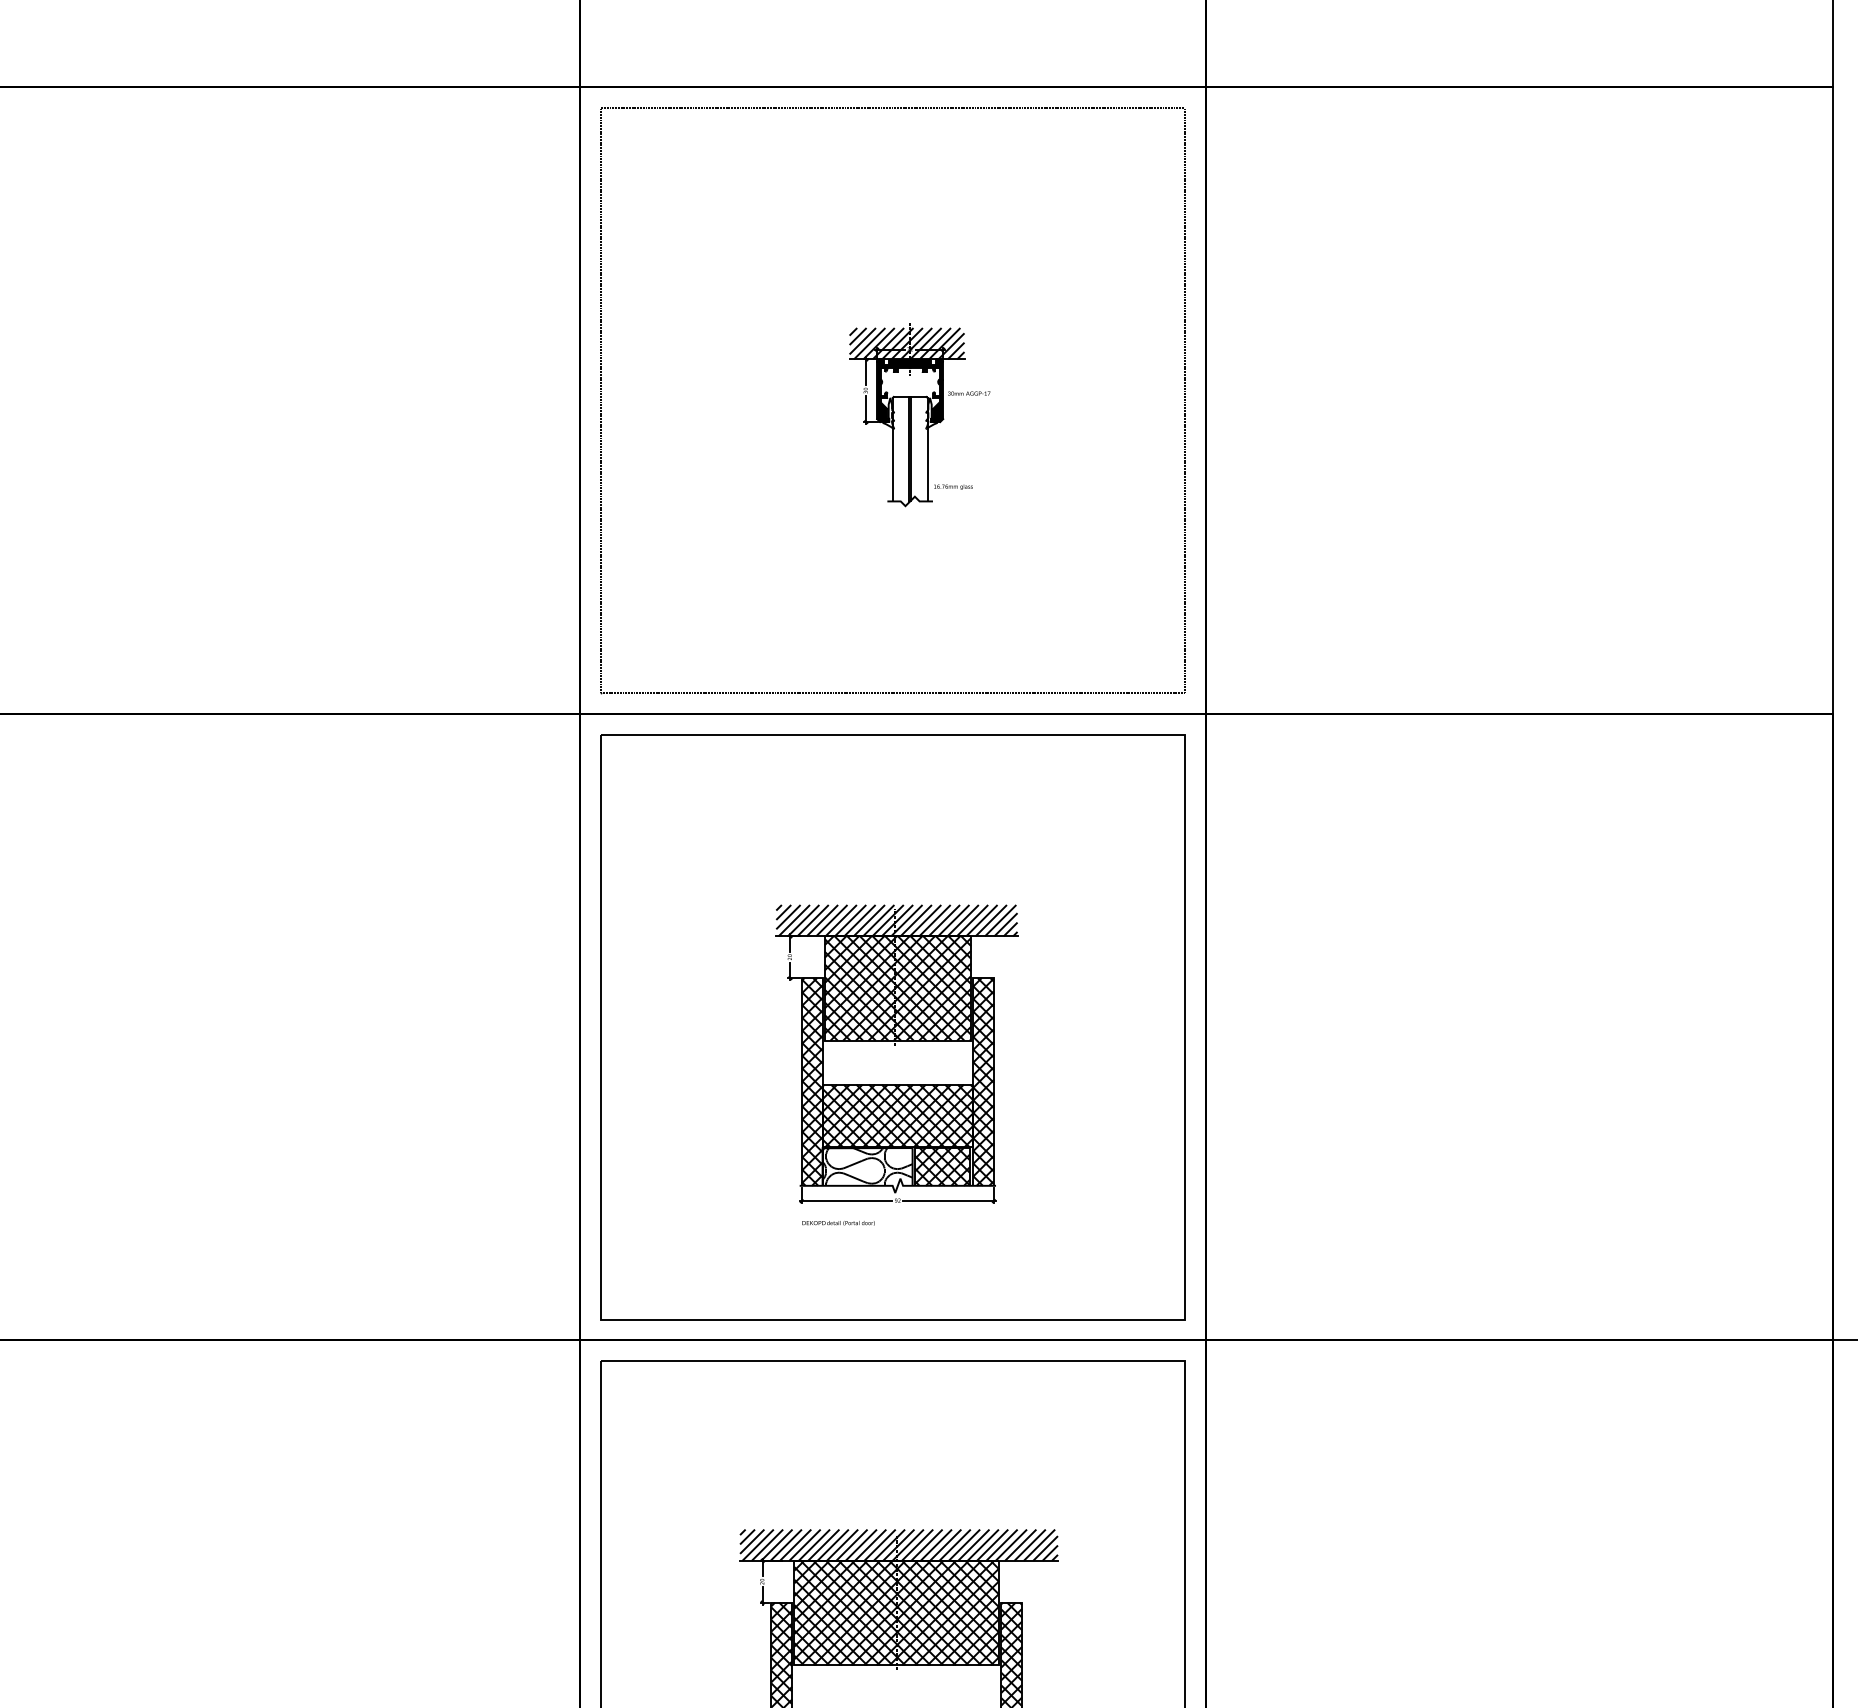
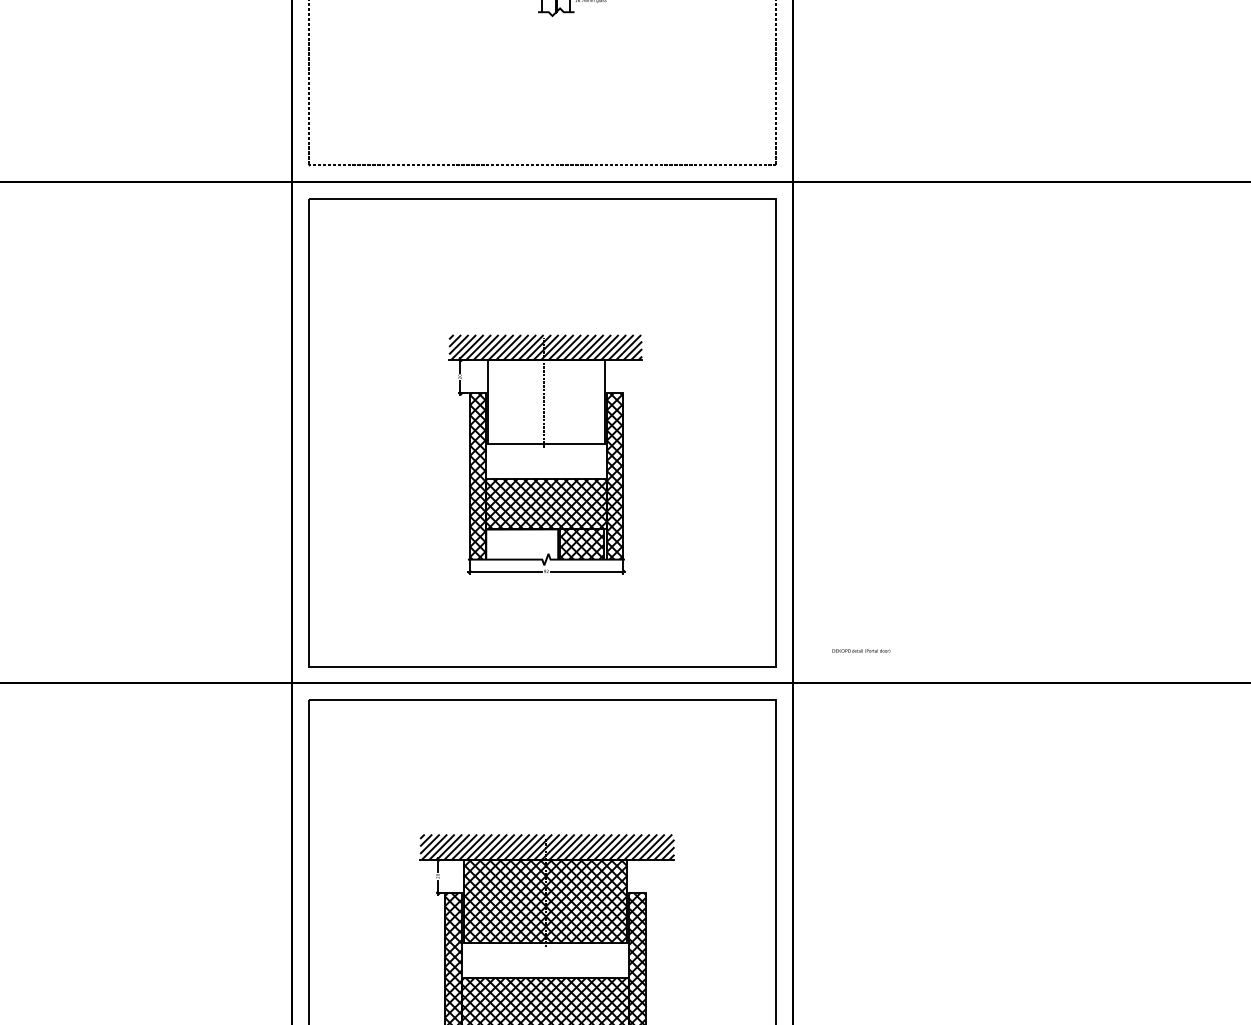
hatch: (897, 988) -> (546, 401), removed
hatch: (867, 1166) -> (522, 544), removed
text: (838, 1223) -> (861, 651), moved

